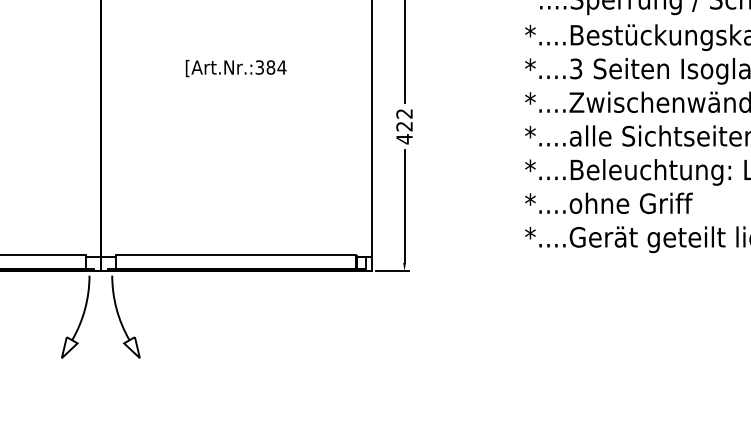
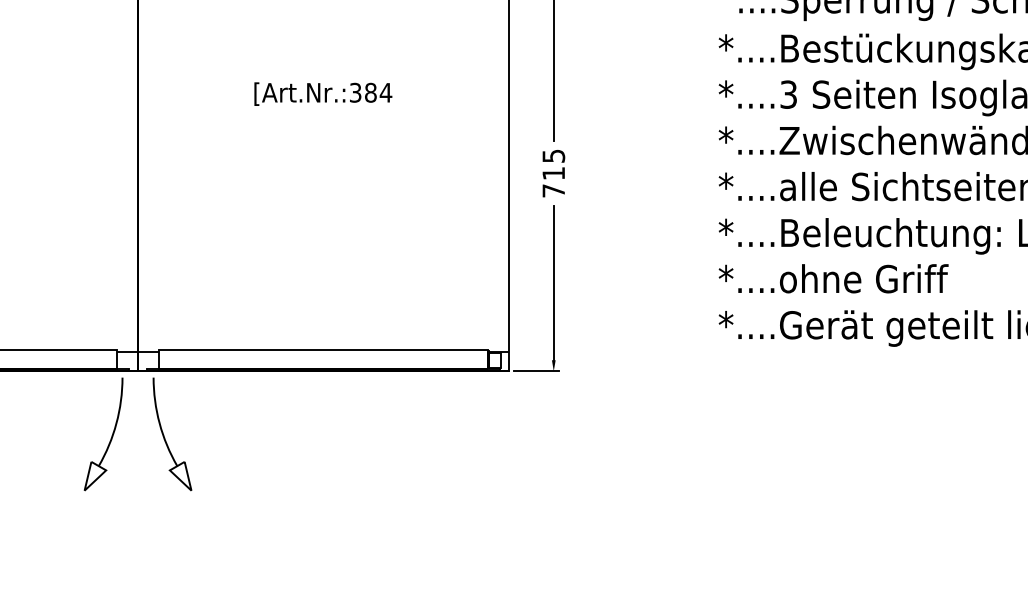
text: (404, 126) -> (553, 173), 422 -> 715

